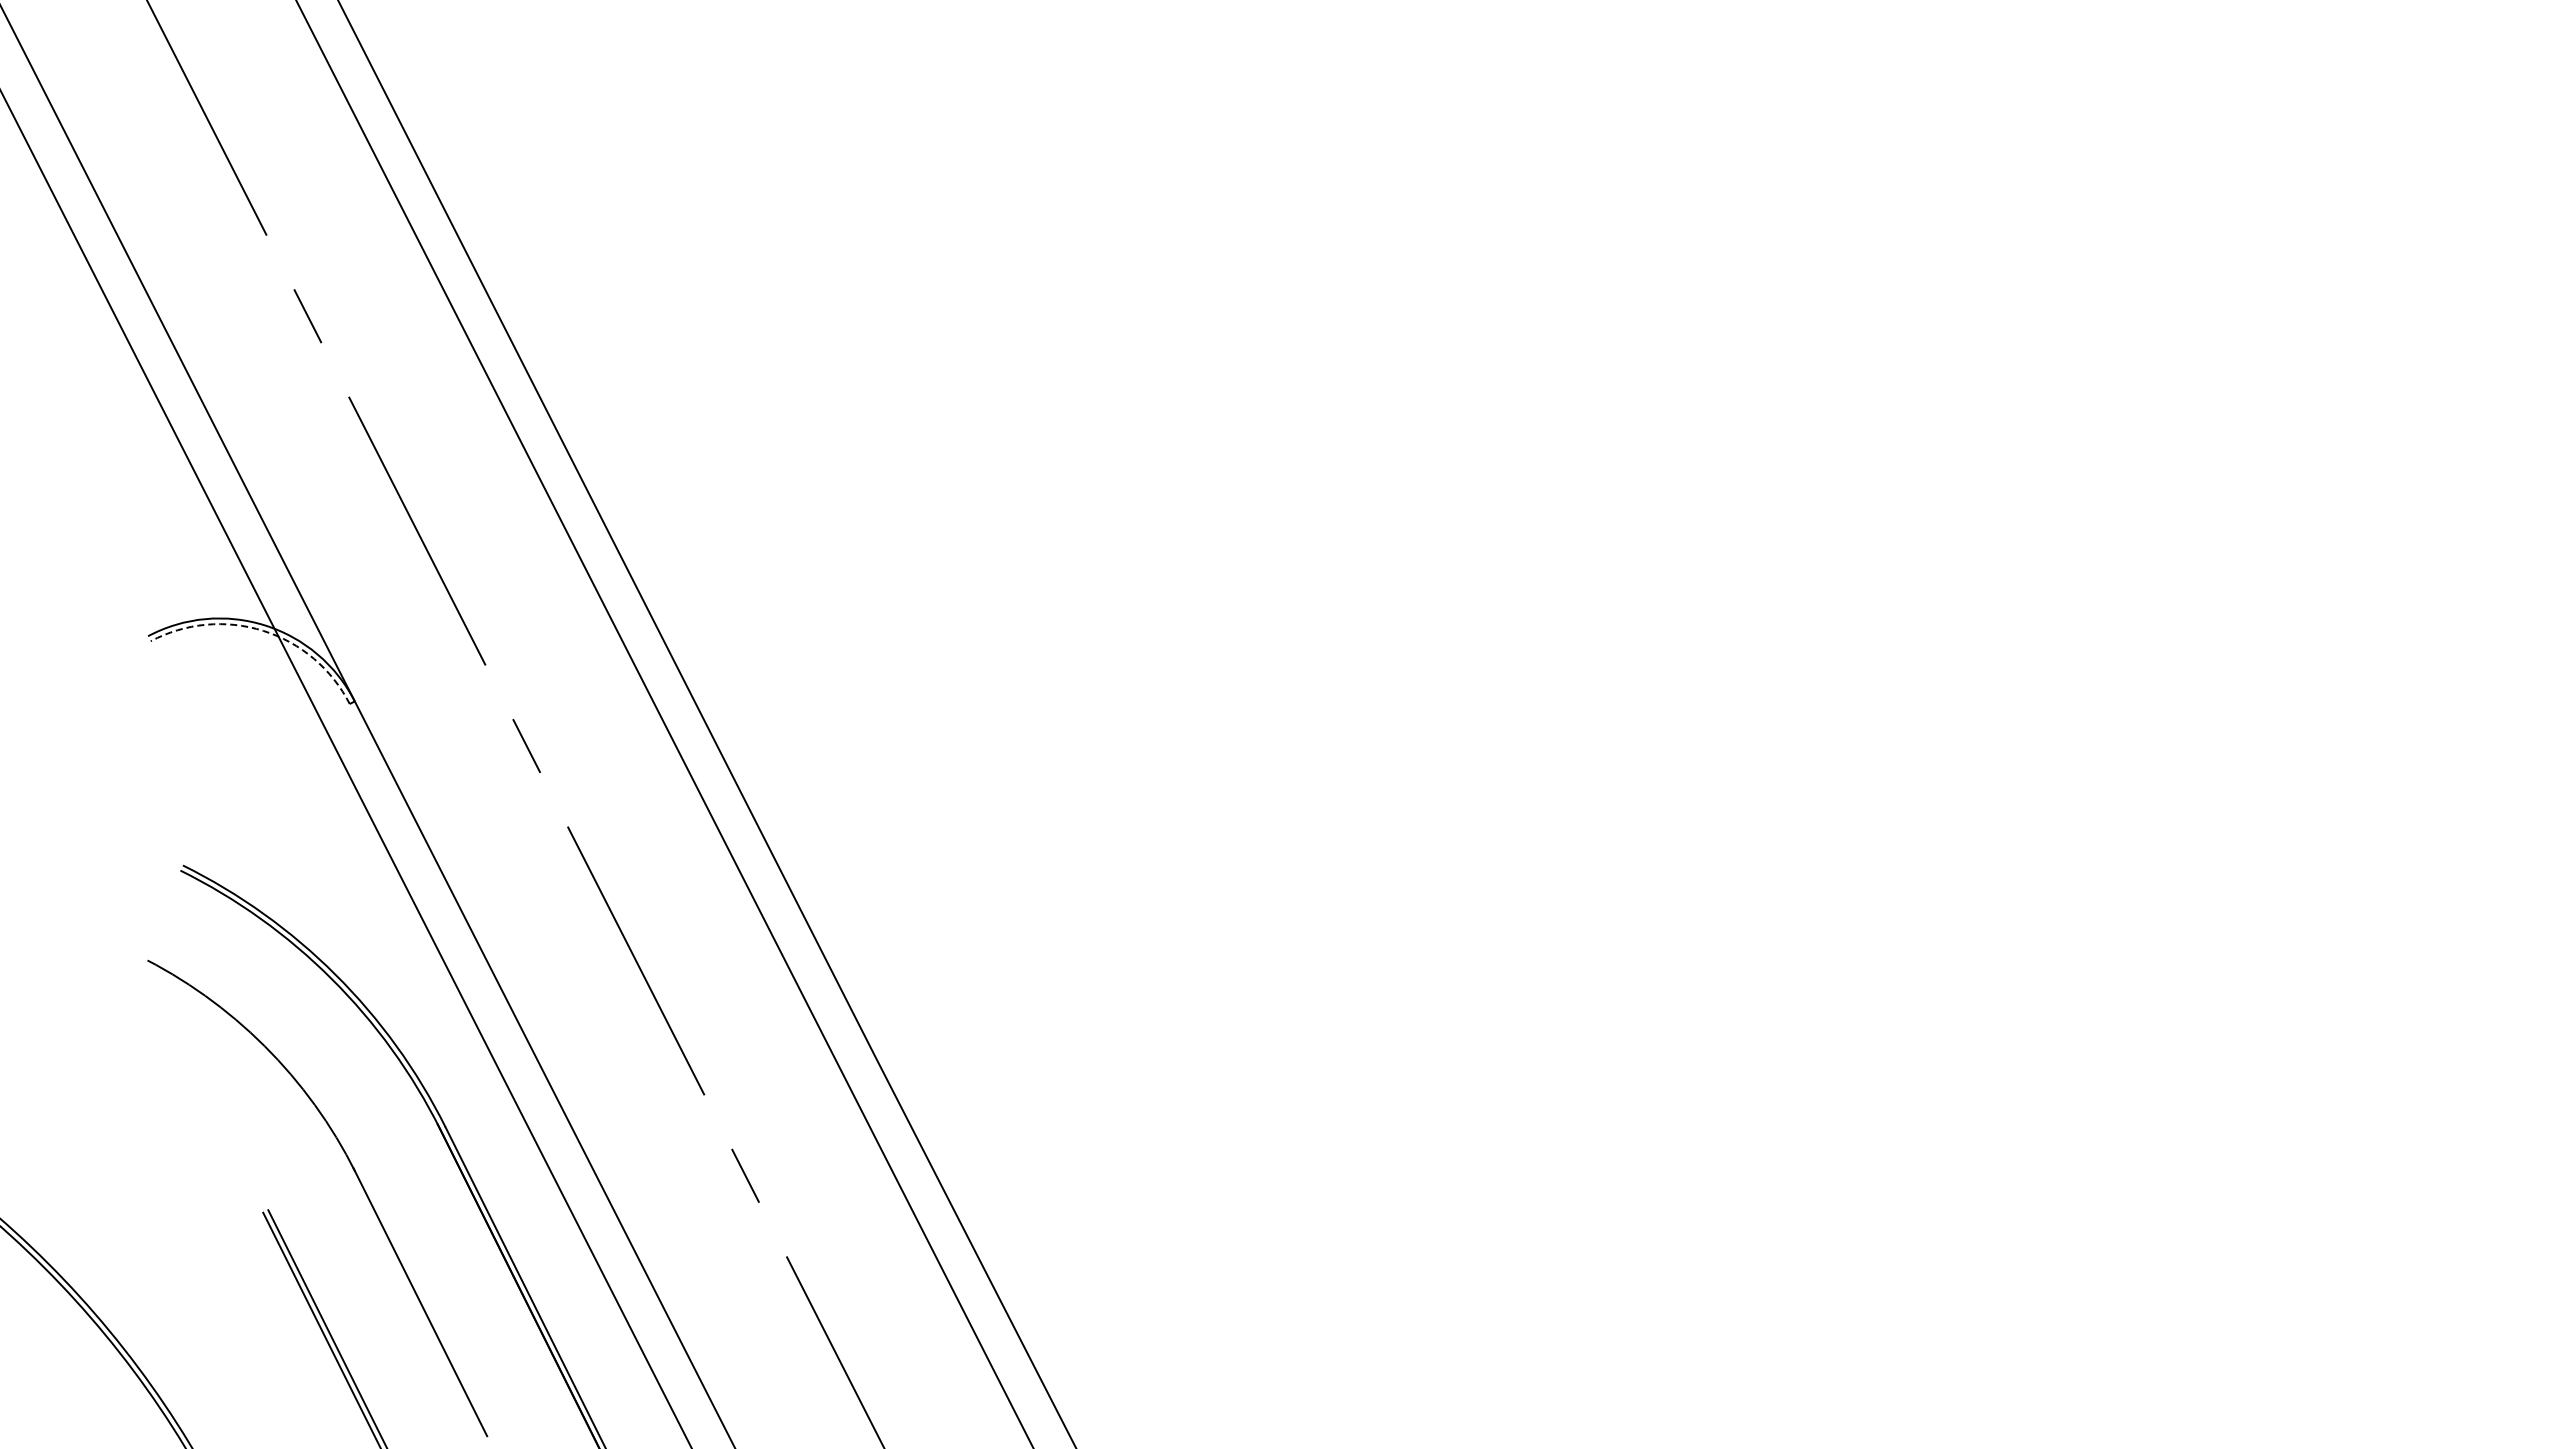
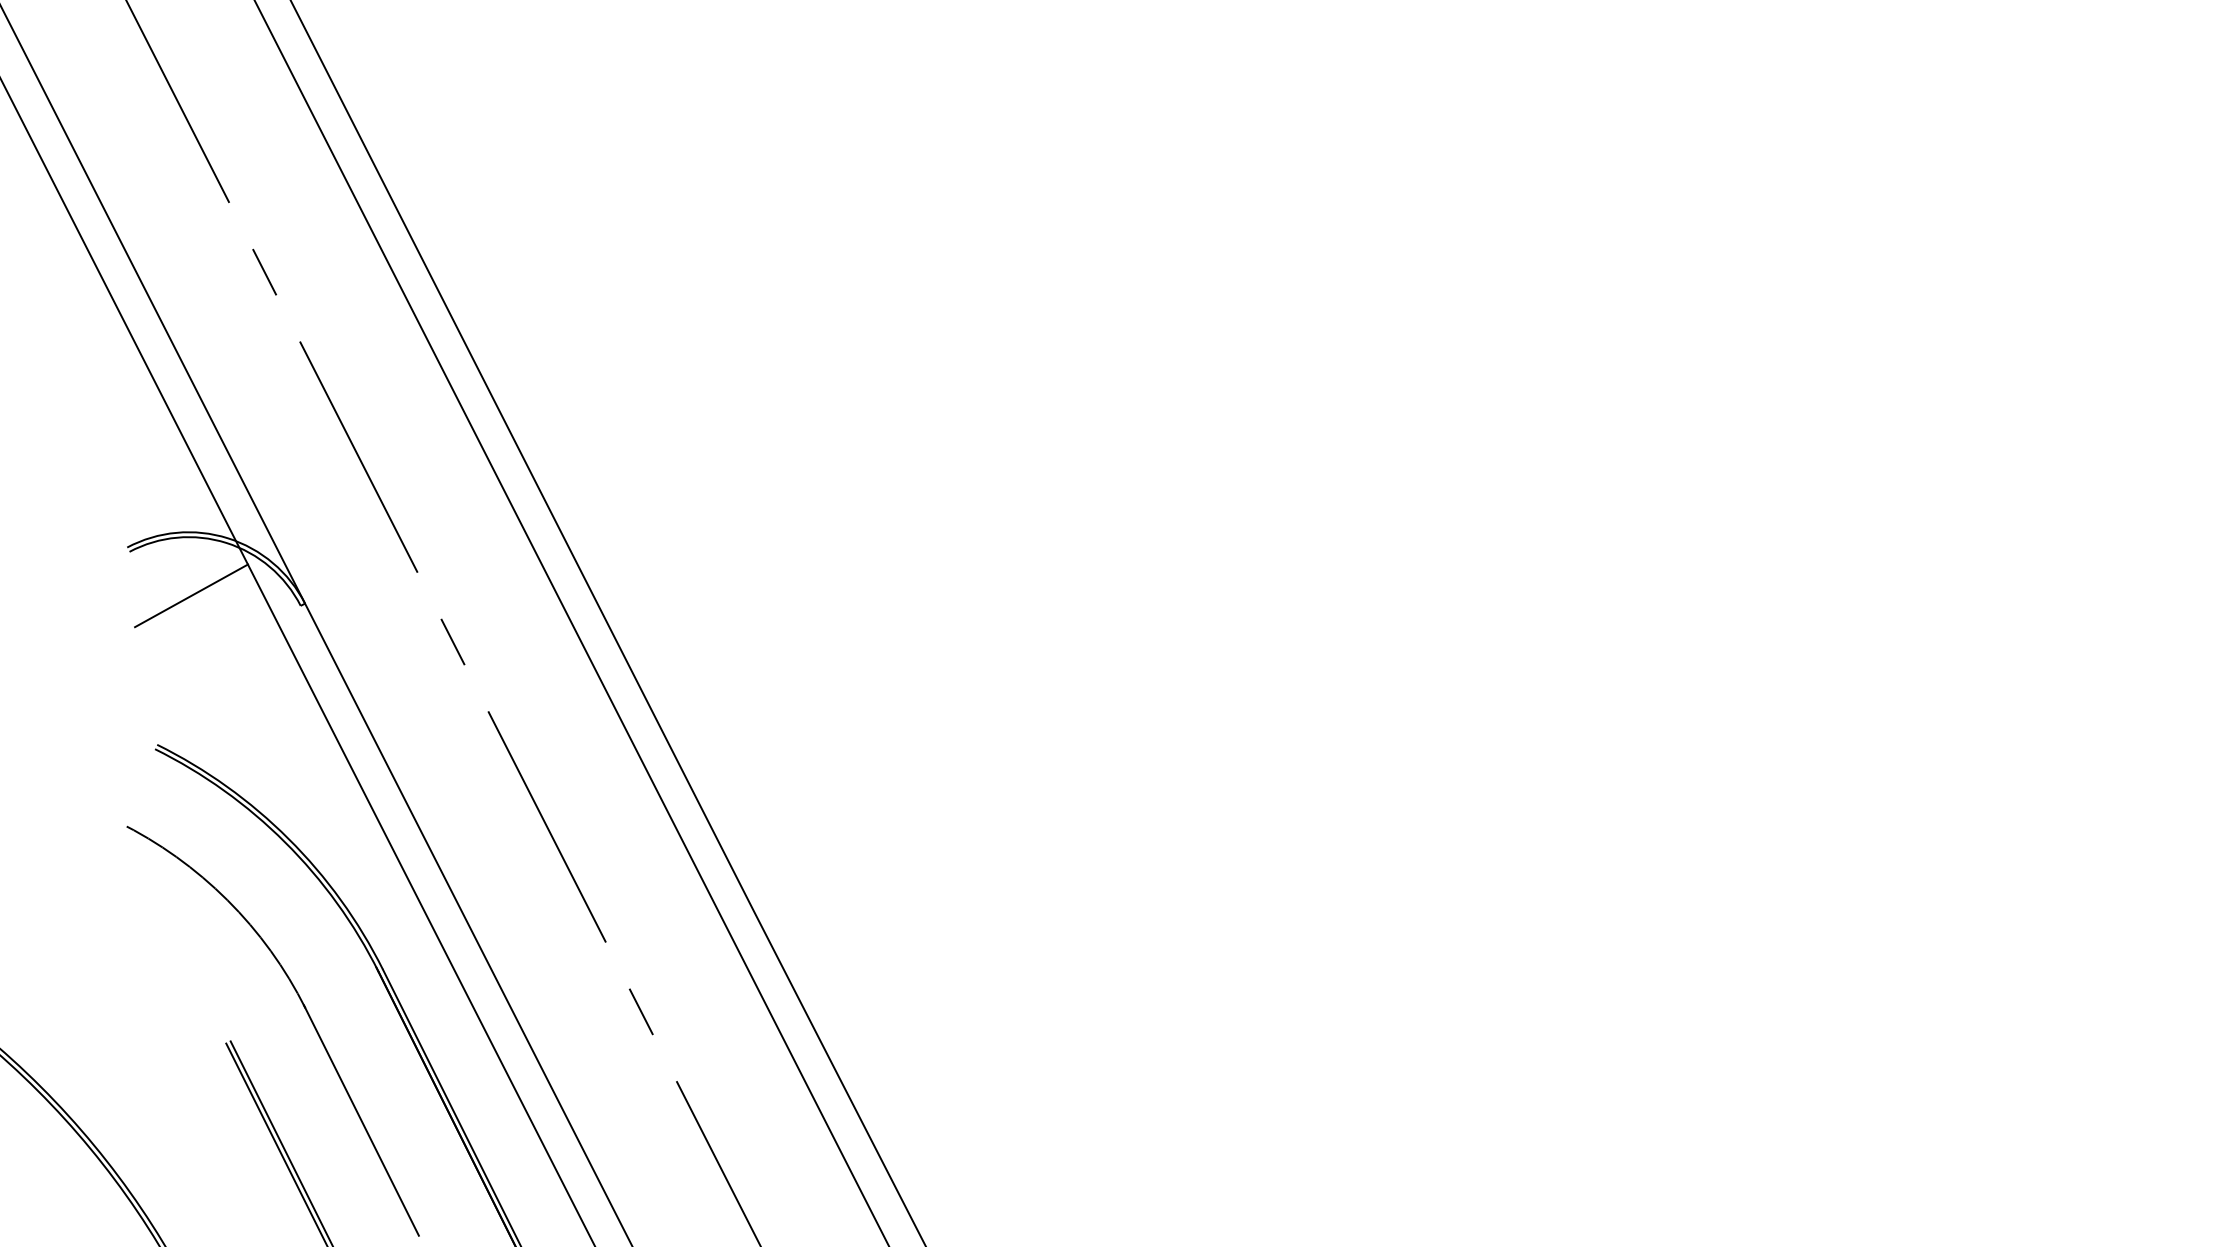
arc: (263, 630) -> (226, 542), dashed -> solid
line: (222, 692) -> (191, 595), added

